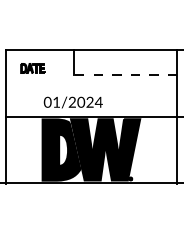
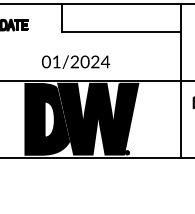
line: (125, 74) -> (121, 32), dashed -> solid
text: (72, 102) -> (75, 62), moved

